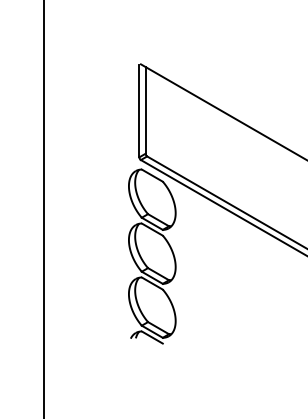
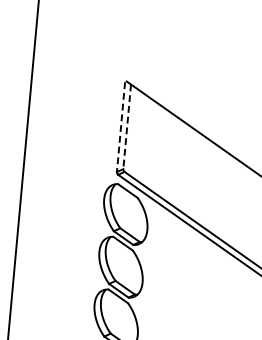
line: (145, 110) -> (127, 126), solid -> dashed
line: (139, 111) -> (121, 127), solid -> dashed

